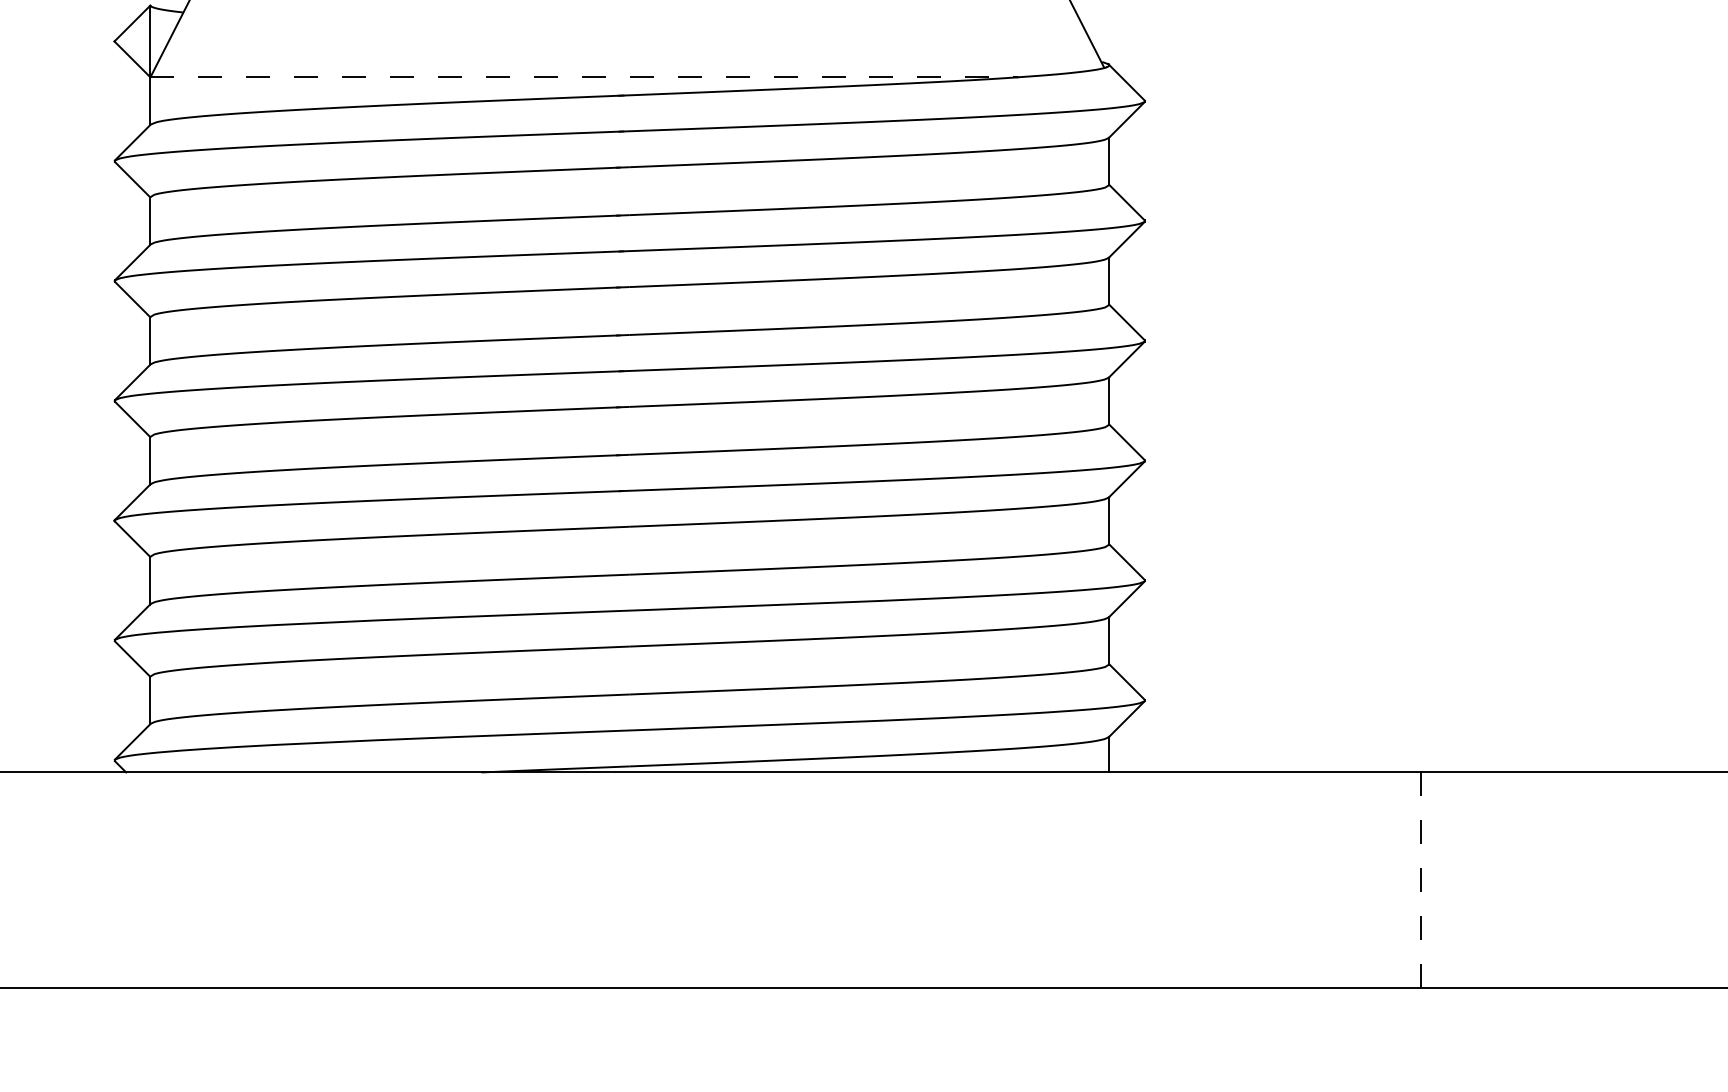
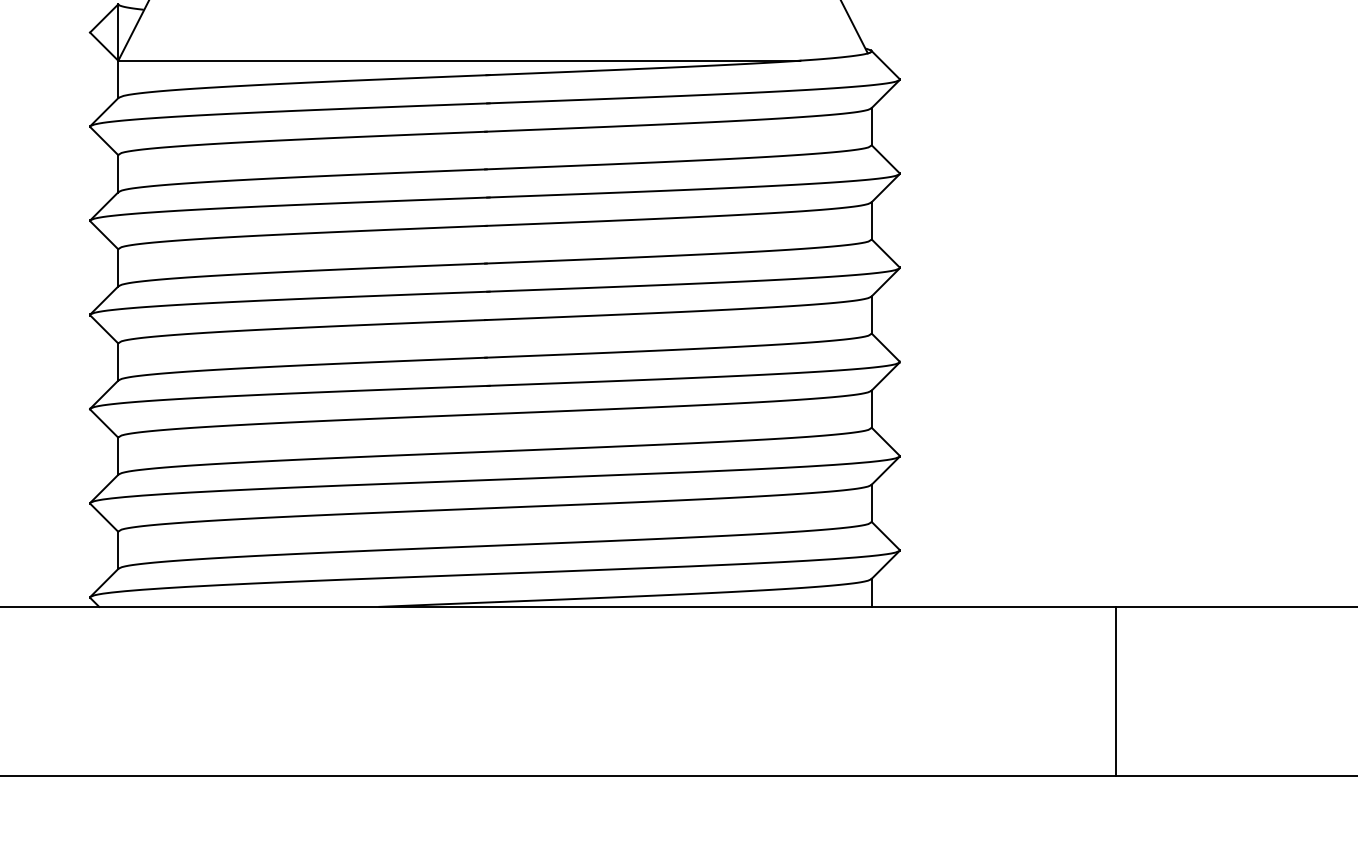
line: (584, 77) -> (459, 60), dashed -> solid
line: (1420, 880) -> (1116, 691), dashed -> solid

